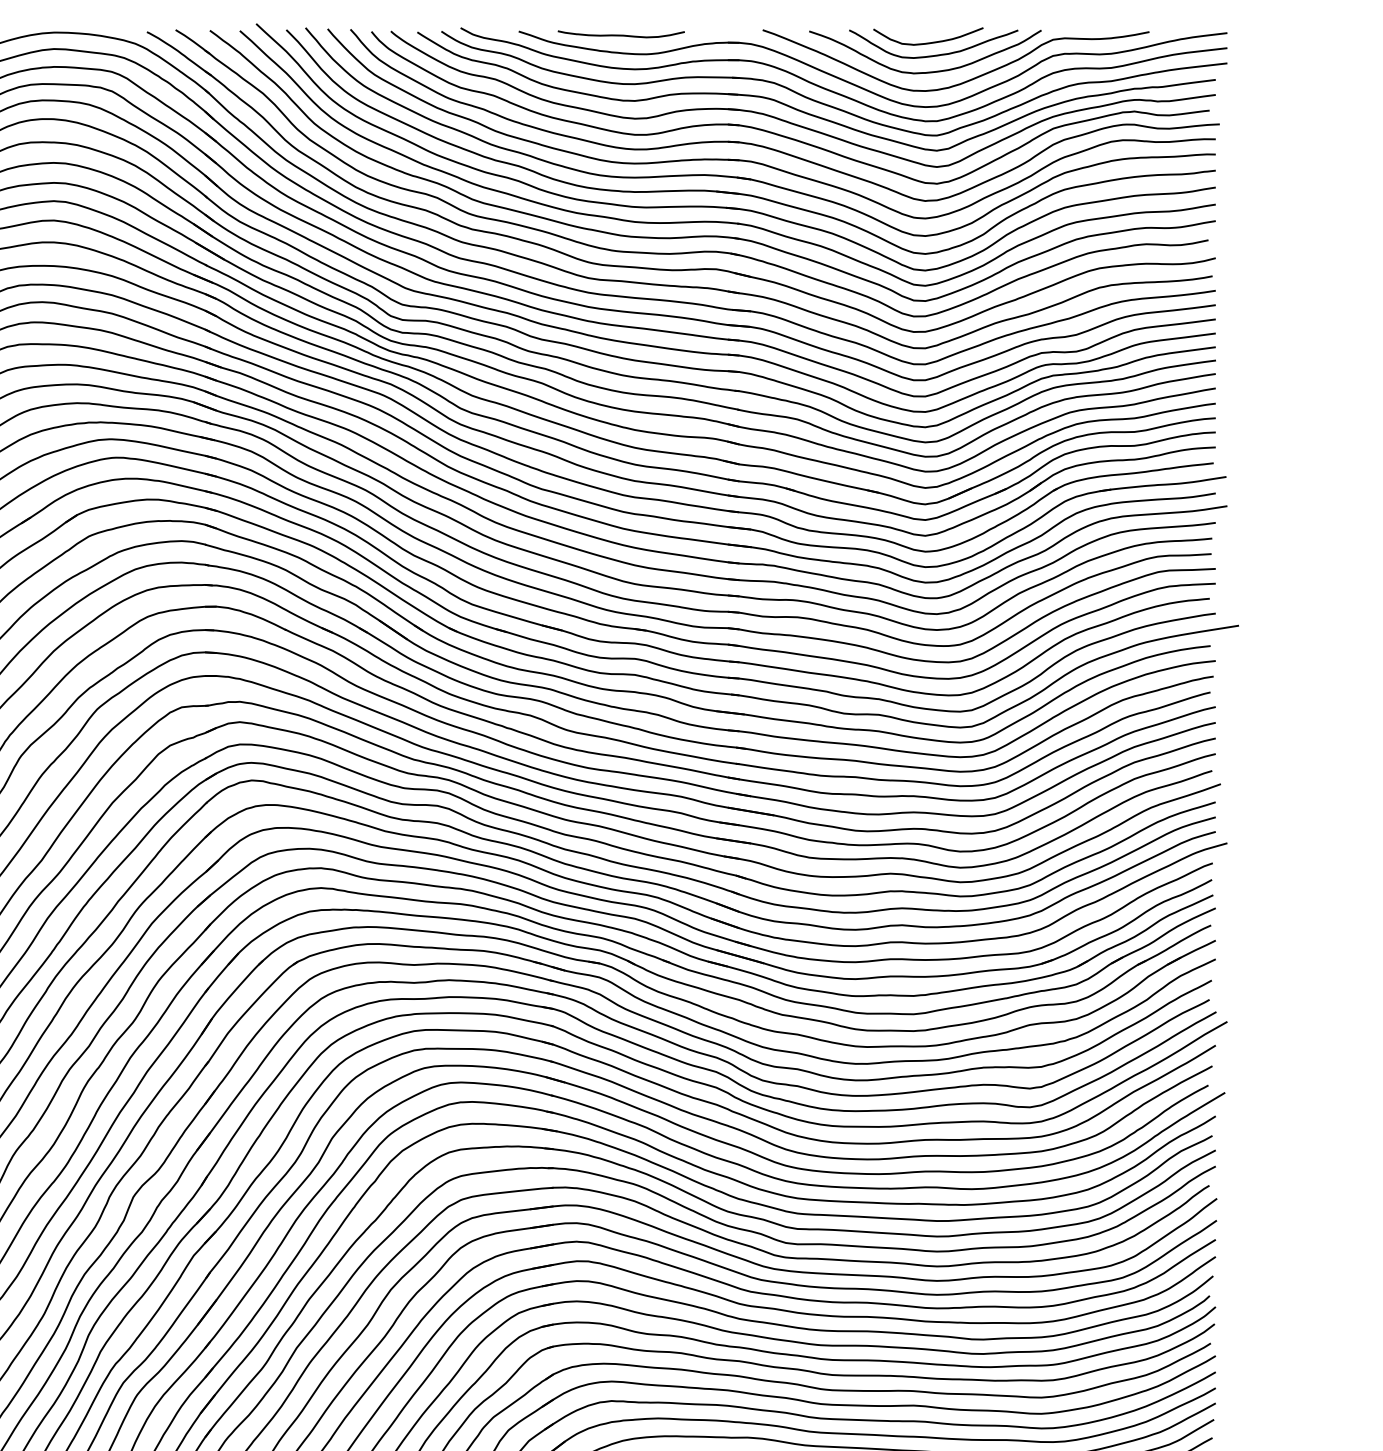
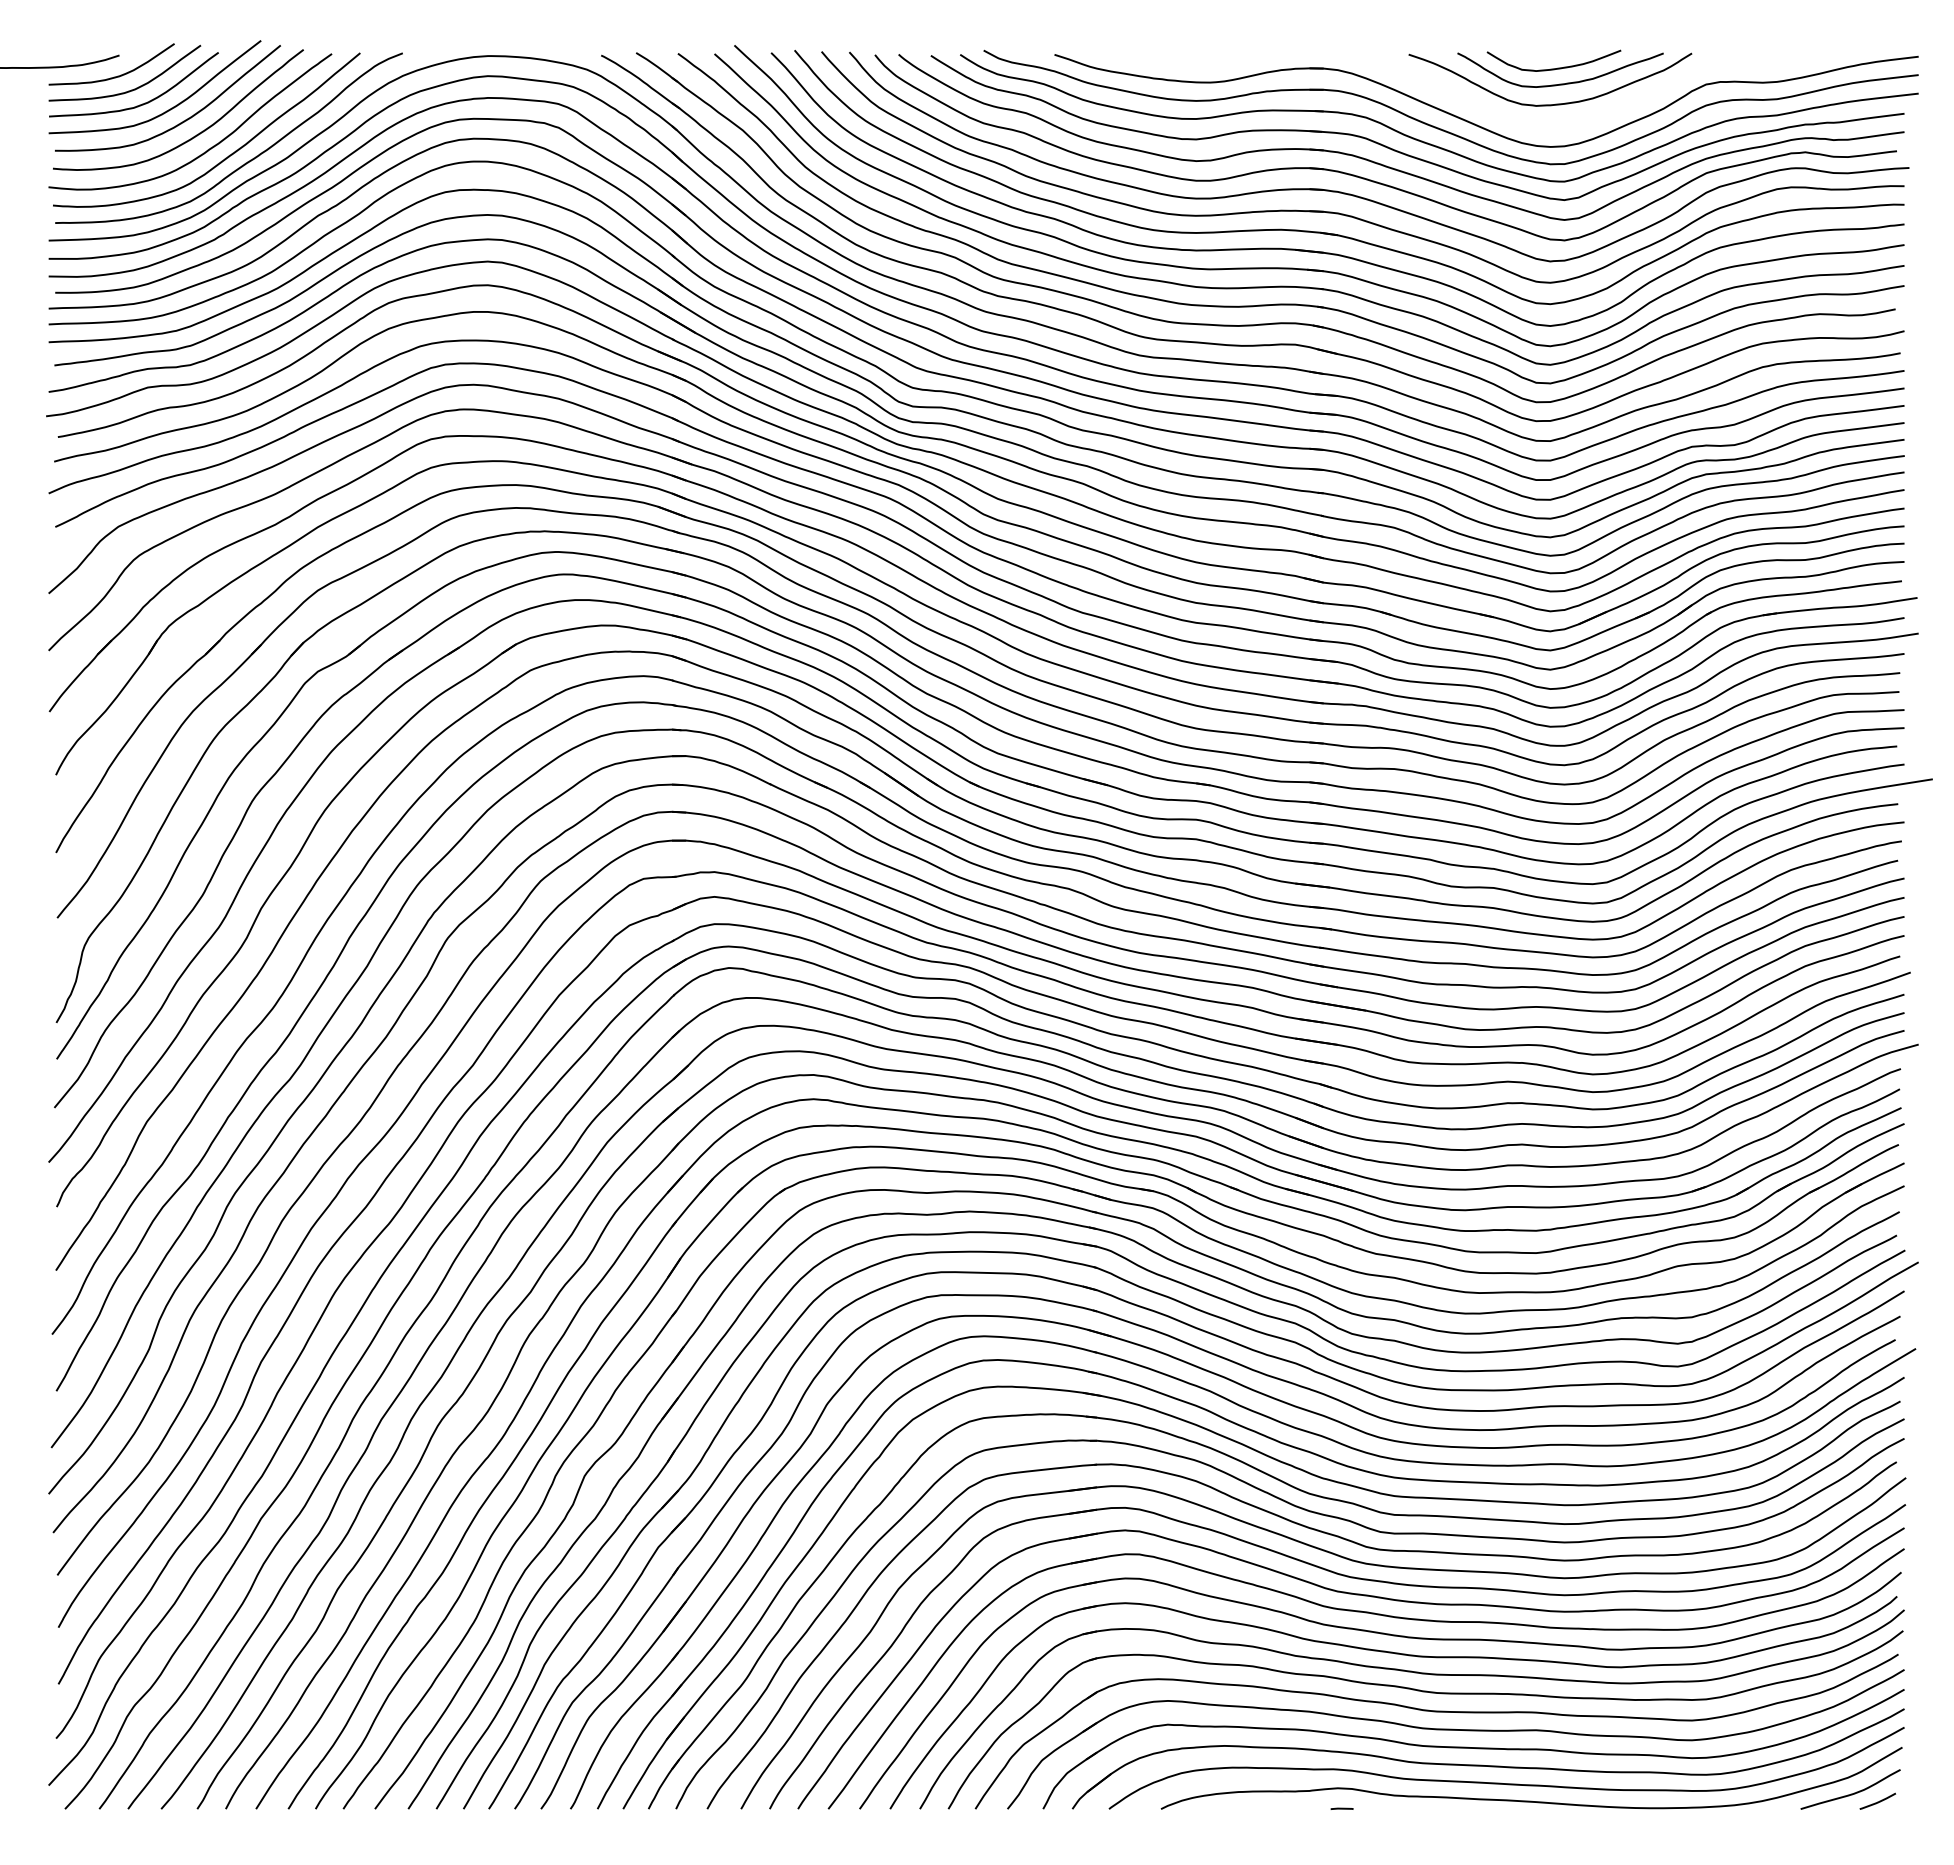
curve: (621, 34) -> (1179, 58), removed
curve: (964, 81) -> (1598, 115), removed

